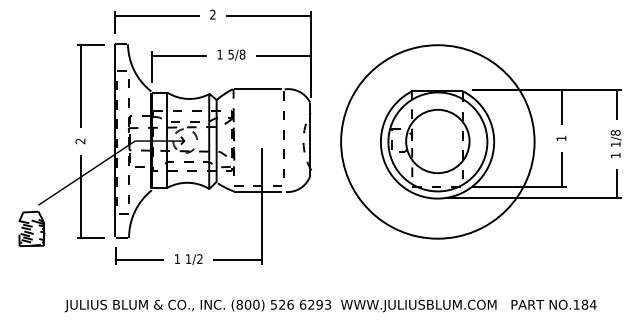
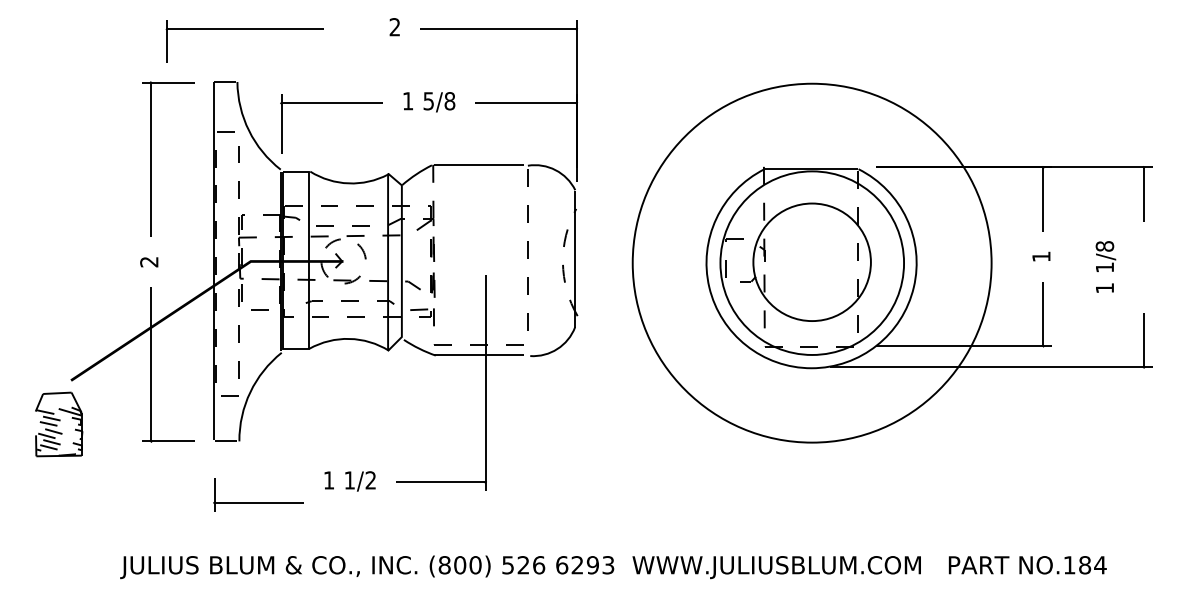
part: (156, 22) -> (243, 41), moved
text: (615, 143) -> (1104, 266), moved
part: (138, 255) -> (256, 494), moved

